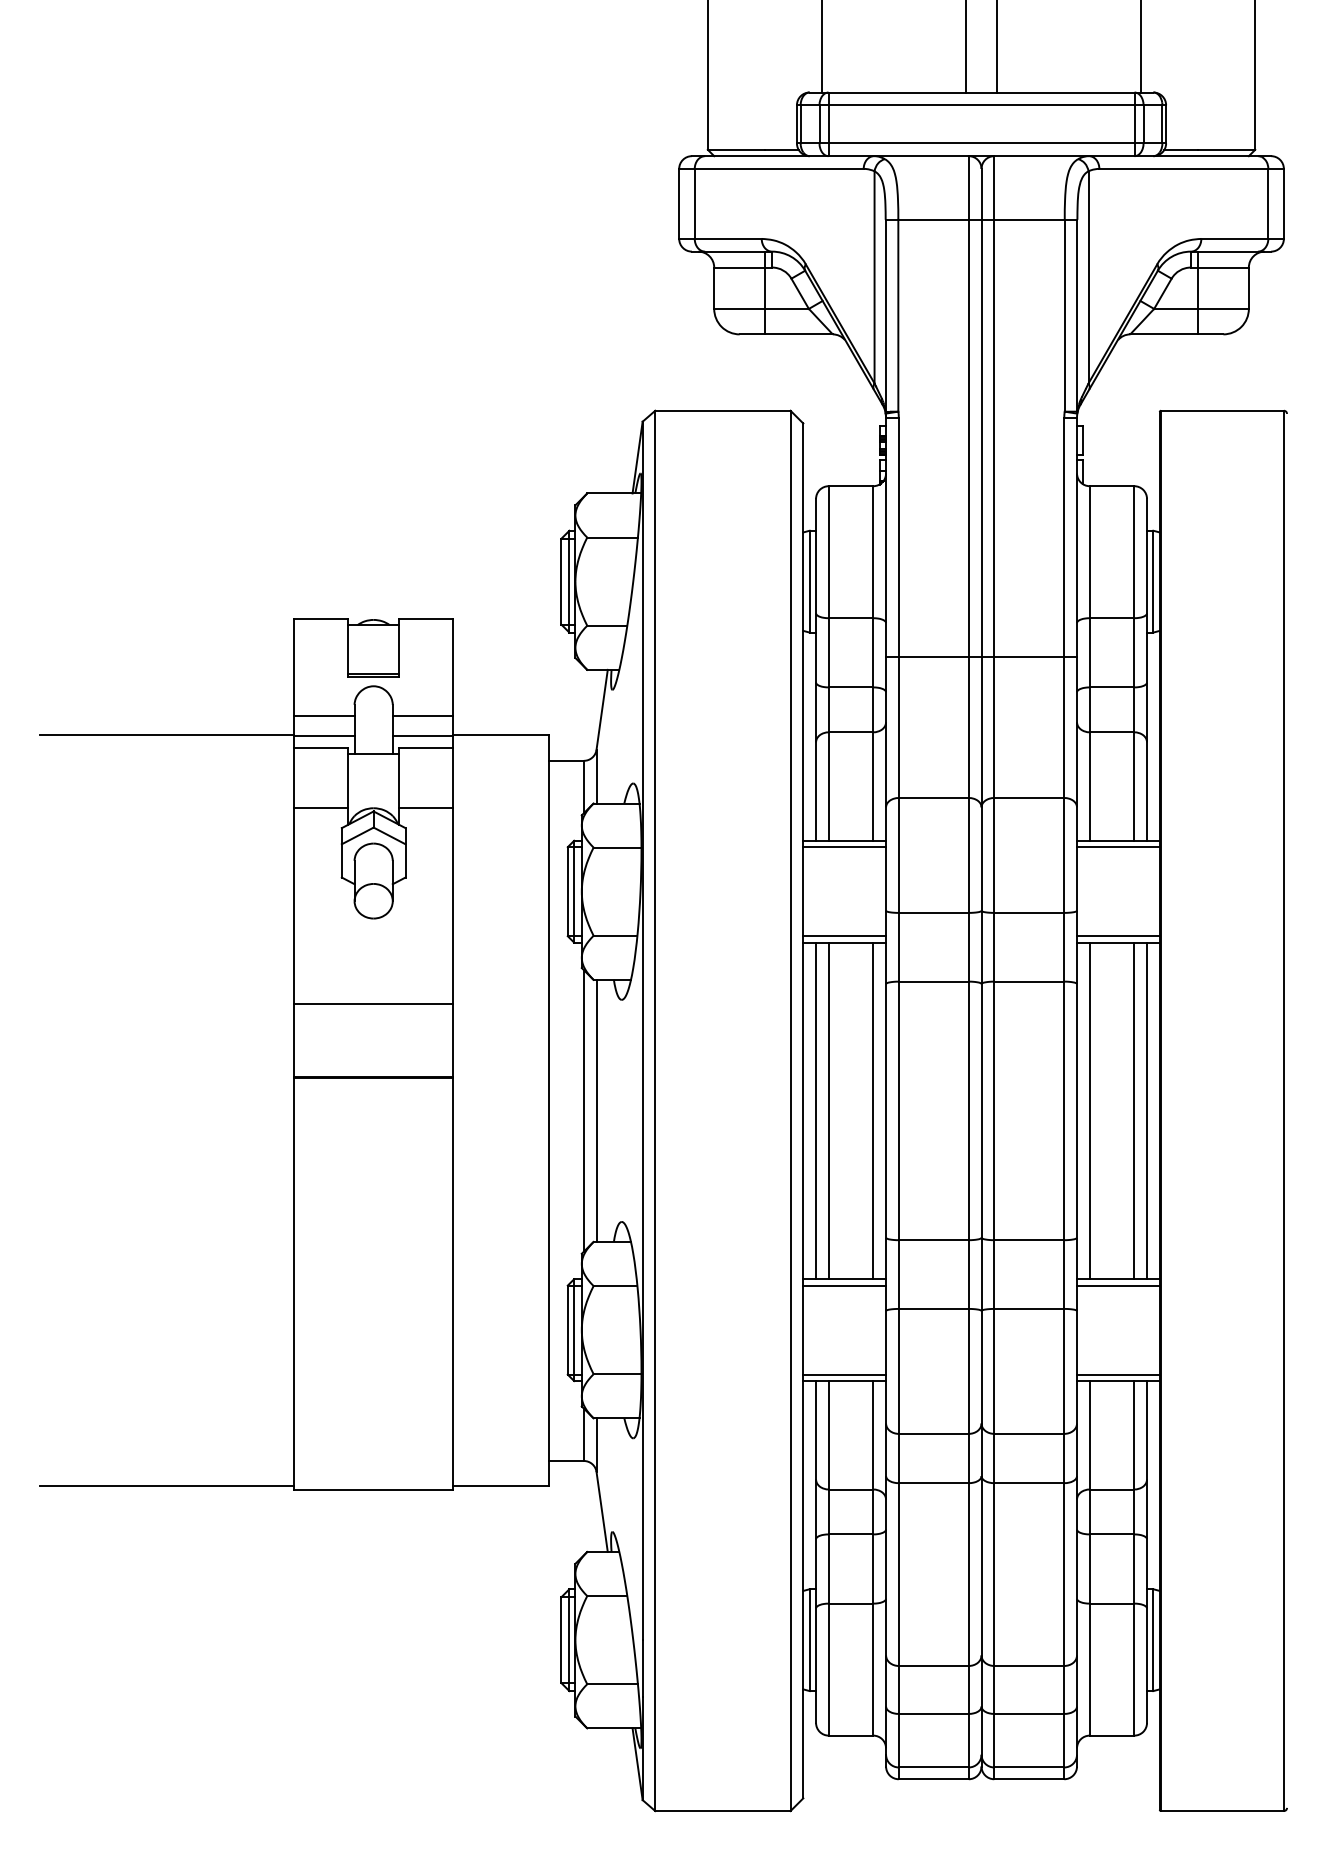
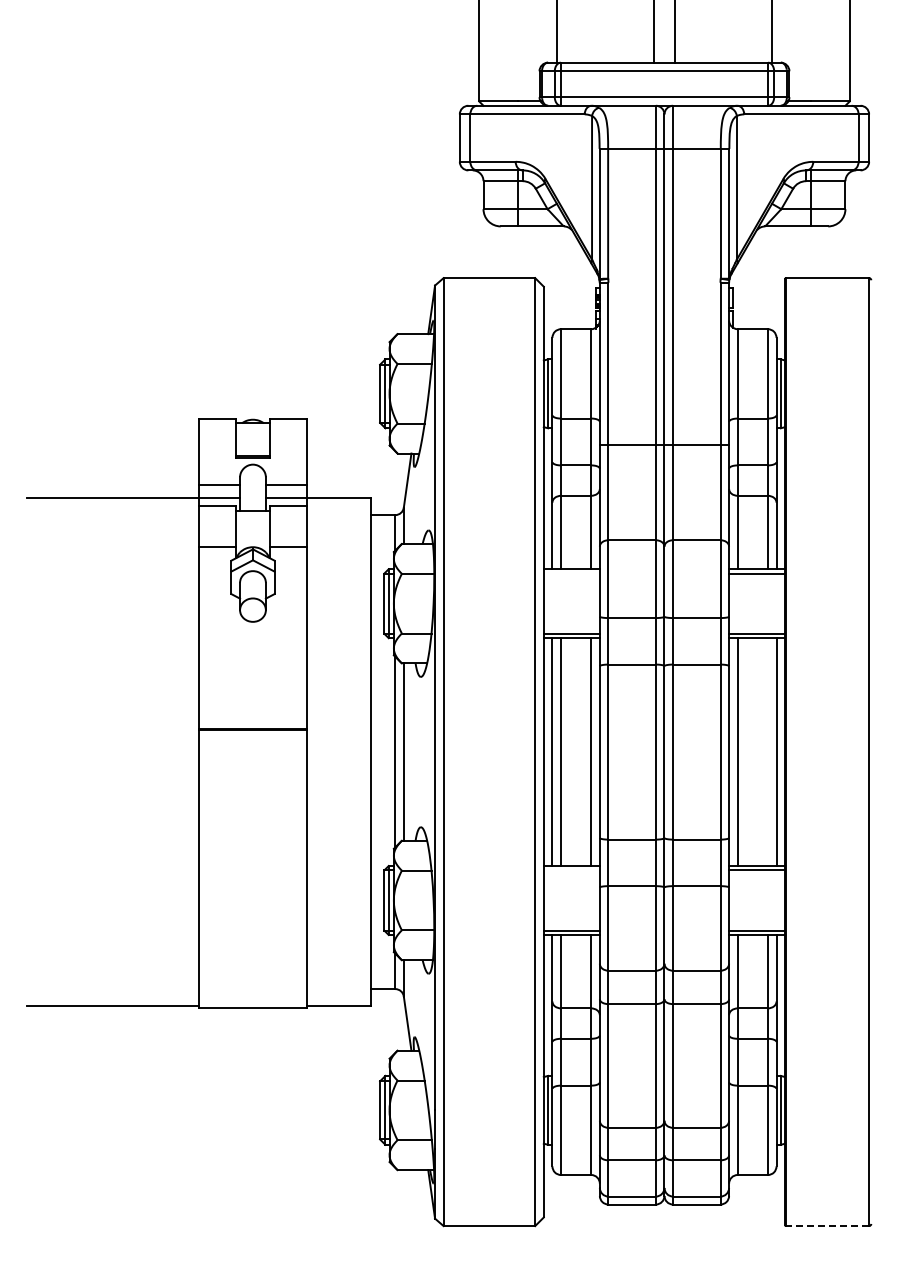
line: (844, 847) -> (571, 573), removed
line: (372, 1005) -> (252, 680), removed
line: (1133, 1111) -> (767, 752), removed
line: (844, 1285) -> (571, 870), removed
line: (1222, 1811) -> (827, 1226), solid -> dashed

